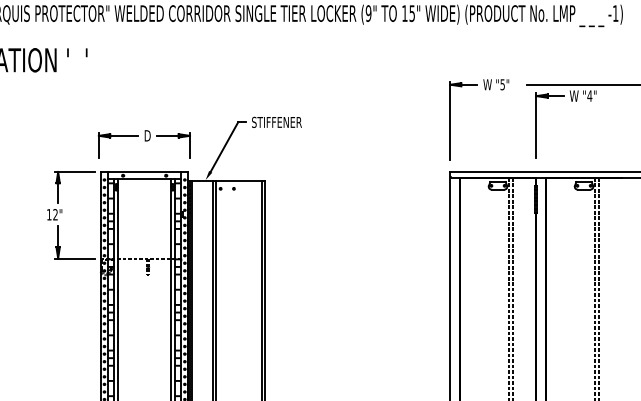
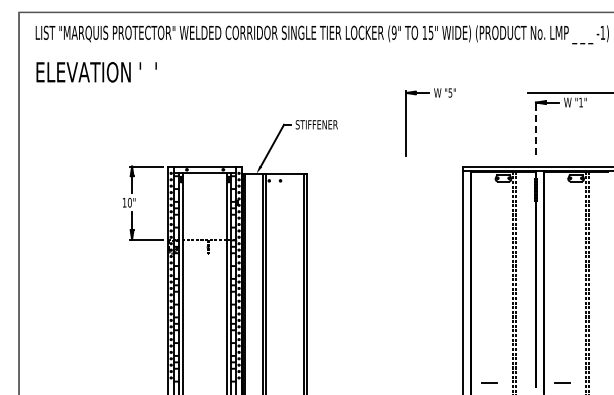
text: (589, 96) -> (580, 102), "4" -> "1"
part: (450, 119) -> (406, 122), moved
line: (535, 125) -> (535, 127), solid -> dashed
part: (143, 144) -> (204, 143), removed
text: (55, 214) -> (129, 202), 12" -> 10"

